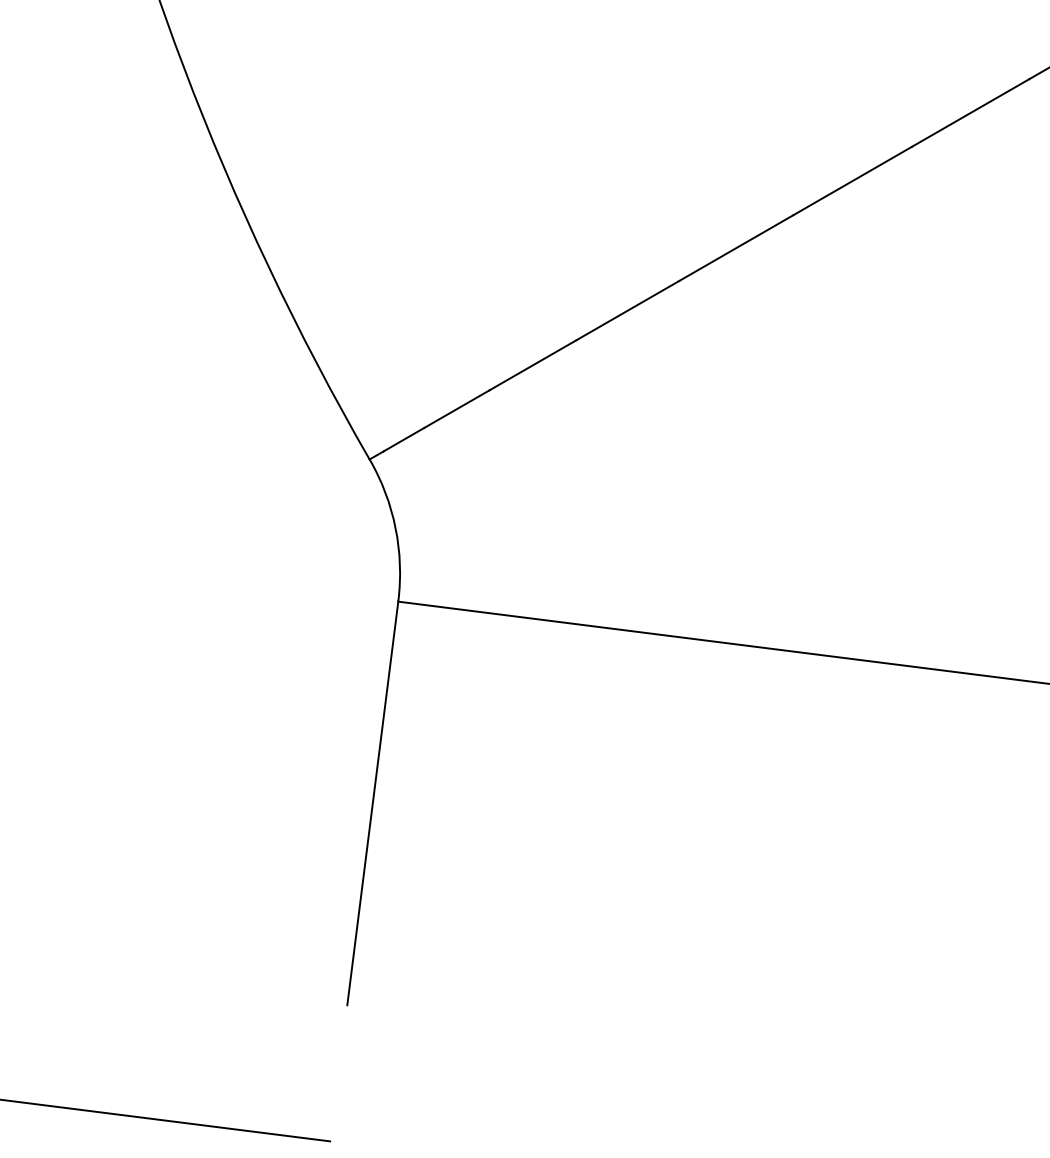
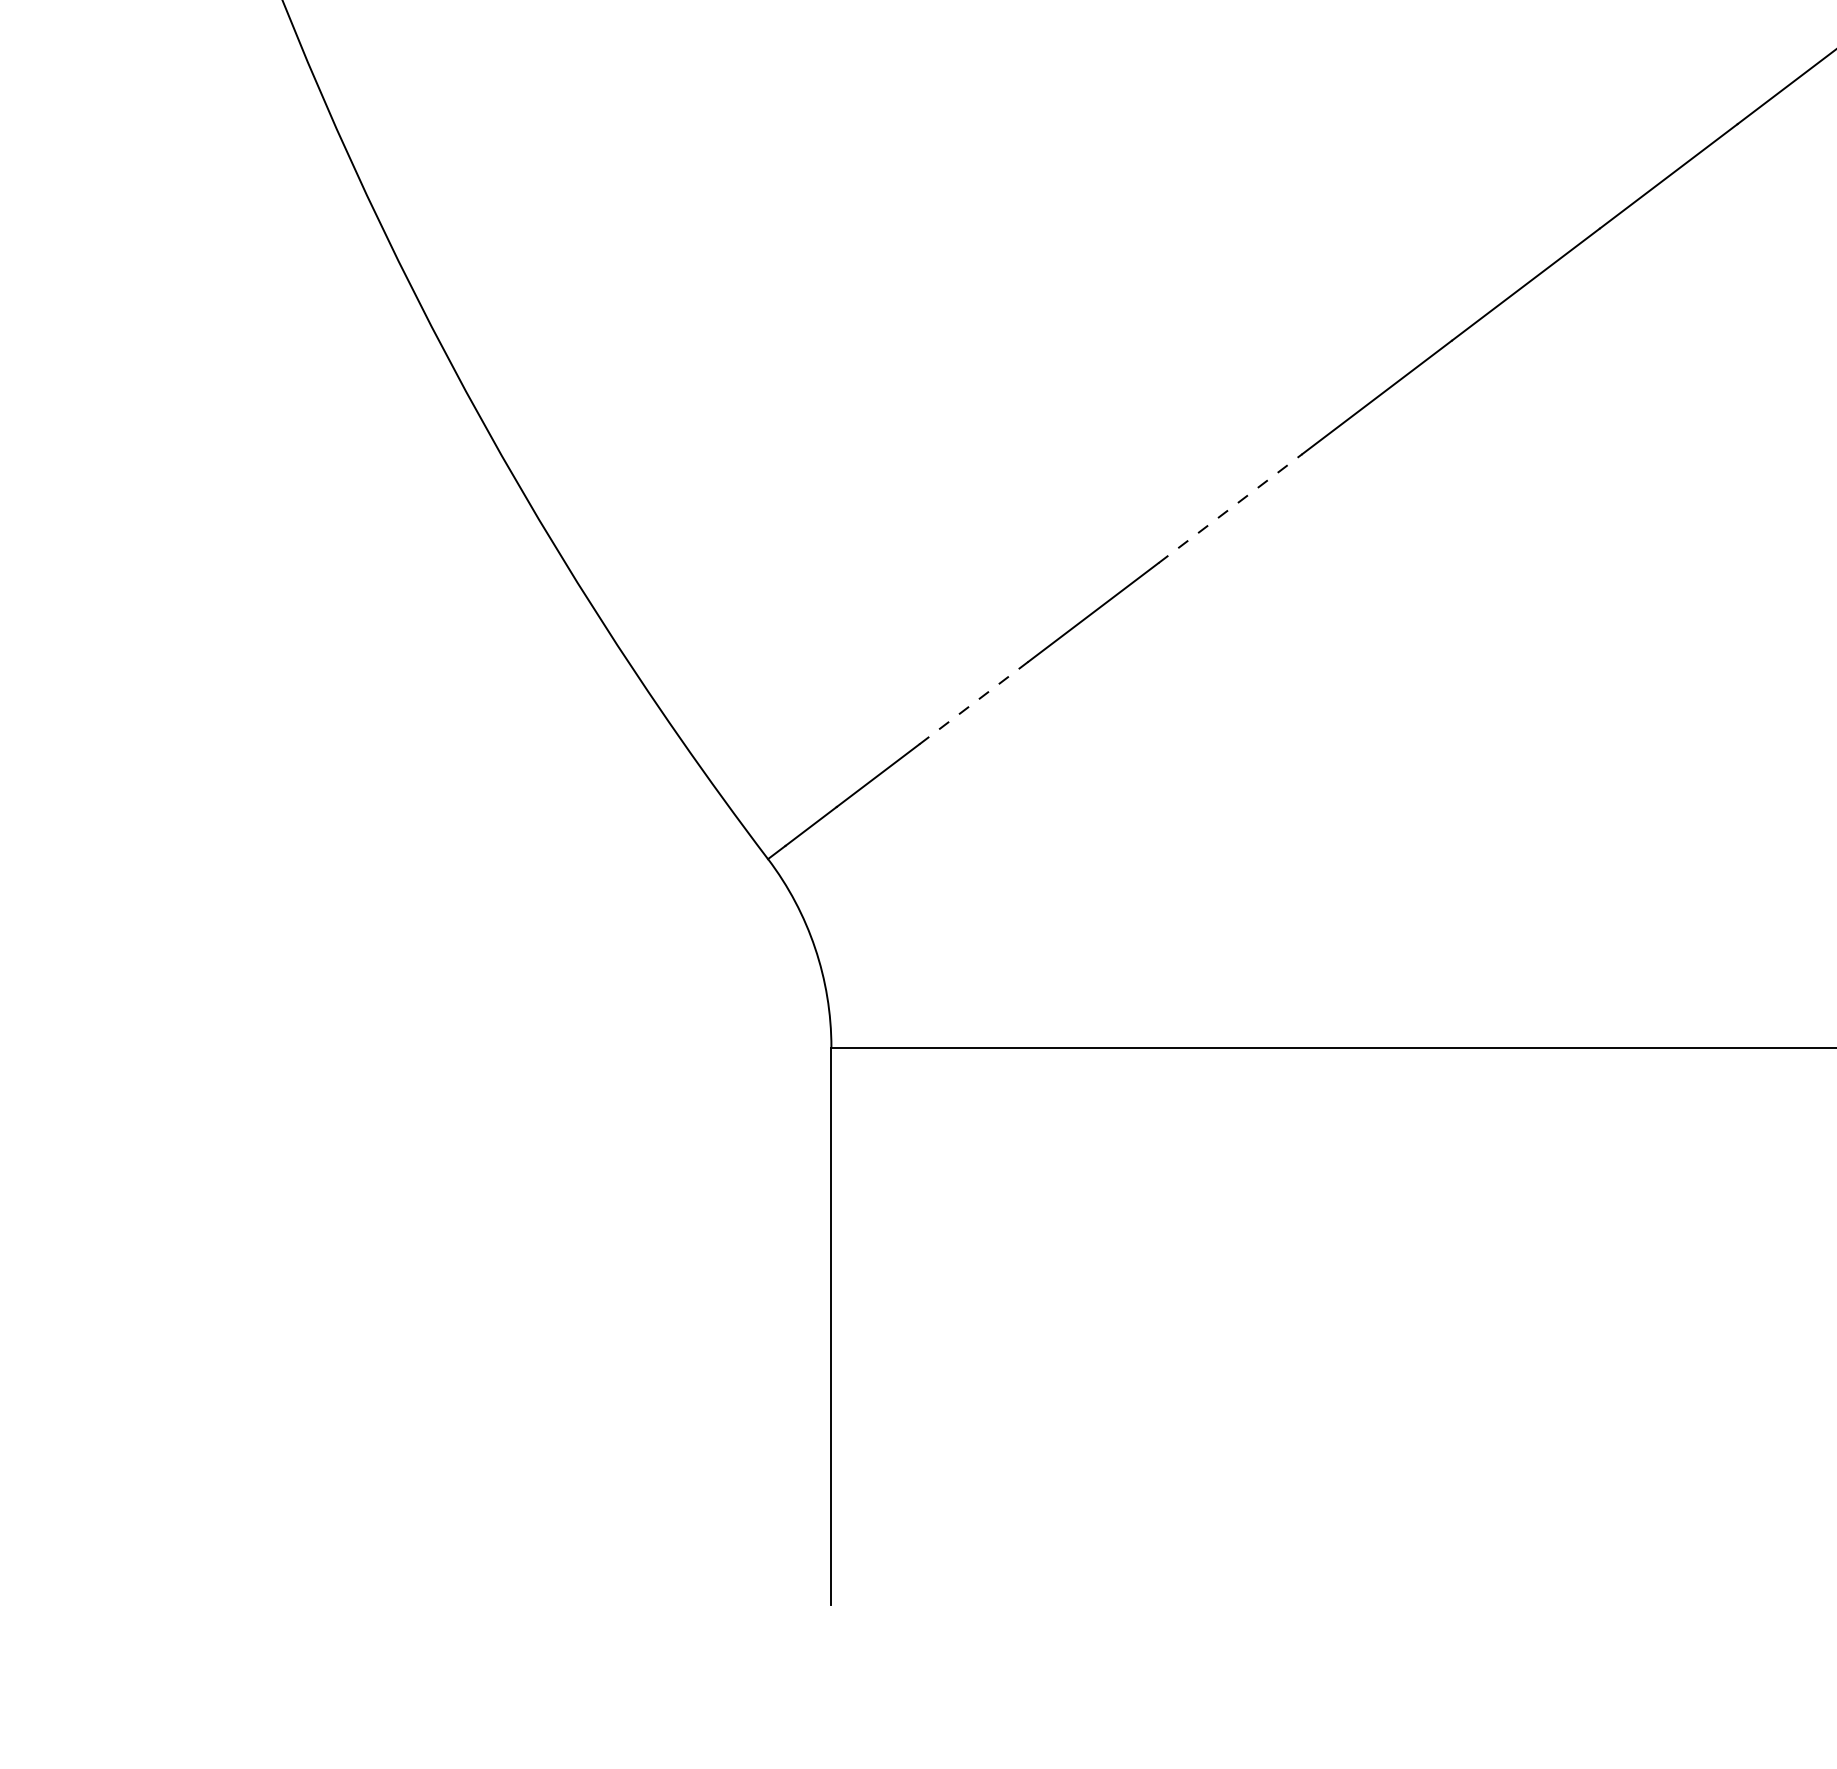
line: (736, 247) -> (1230, 508), solid -> dashed
line: (533, 364) -> (974, 702), solid -> dashed

